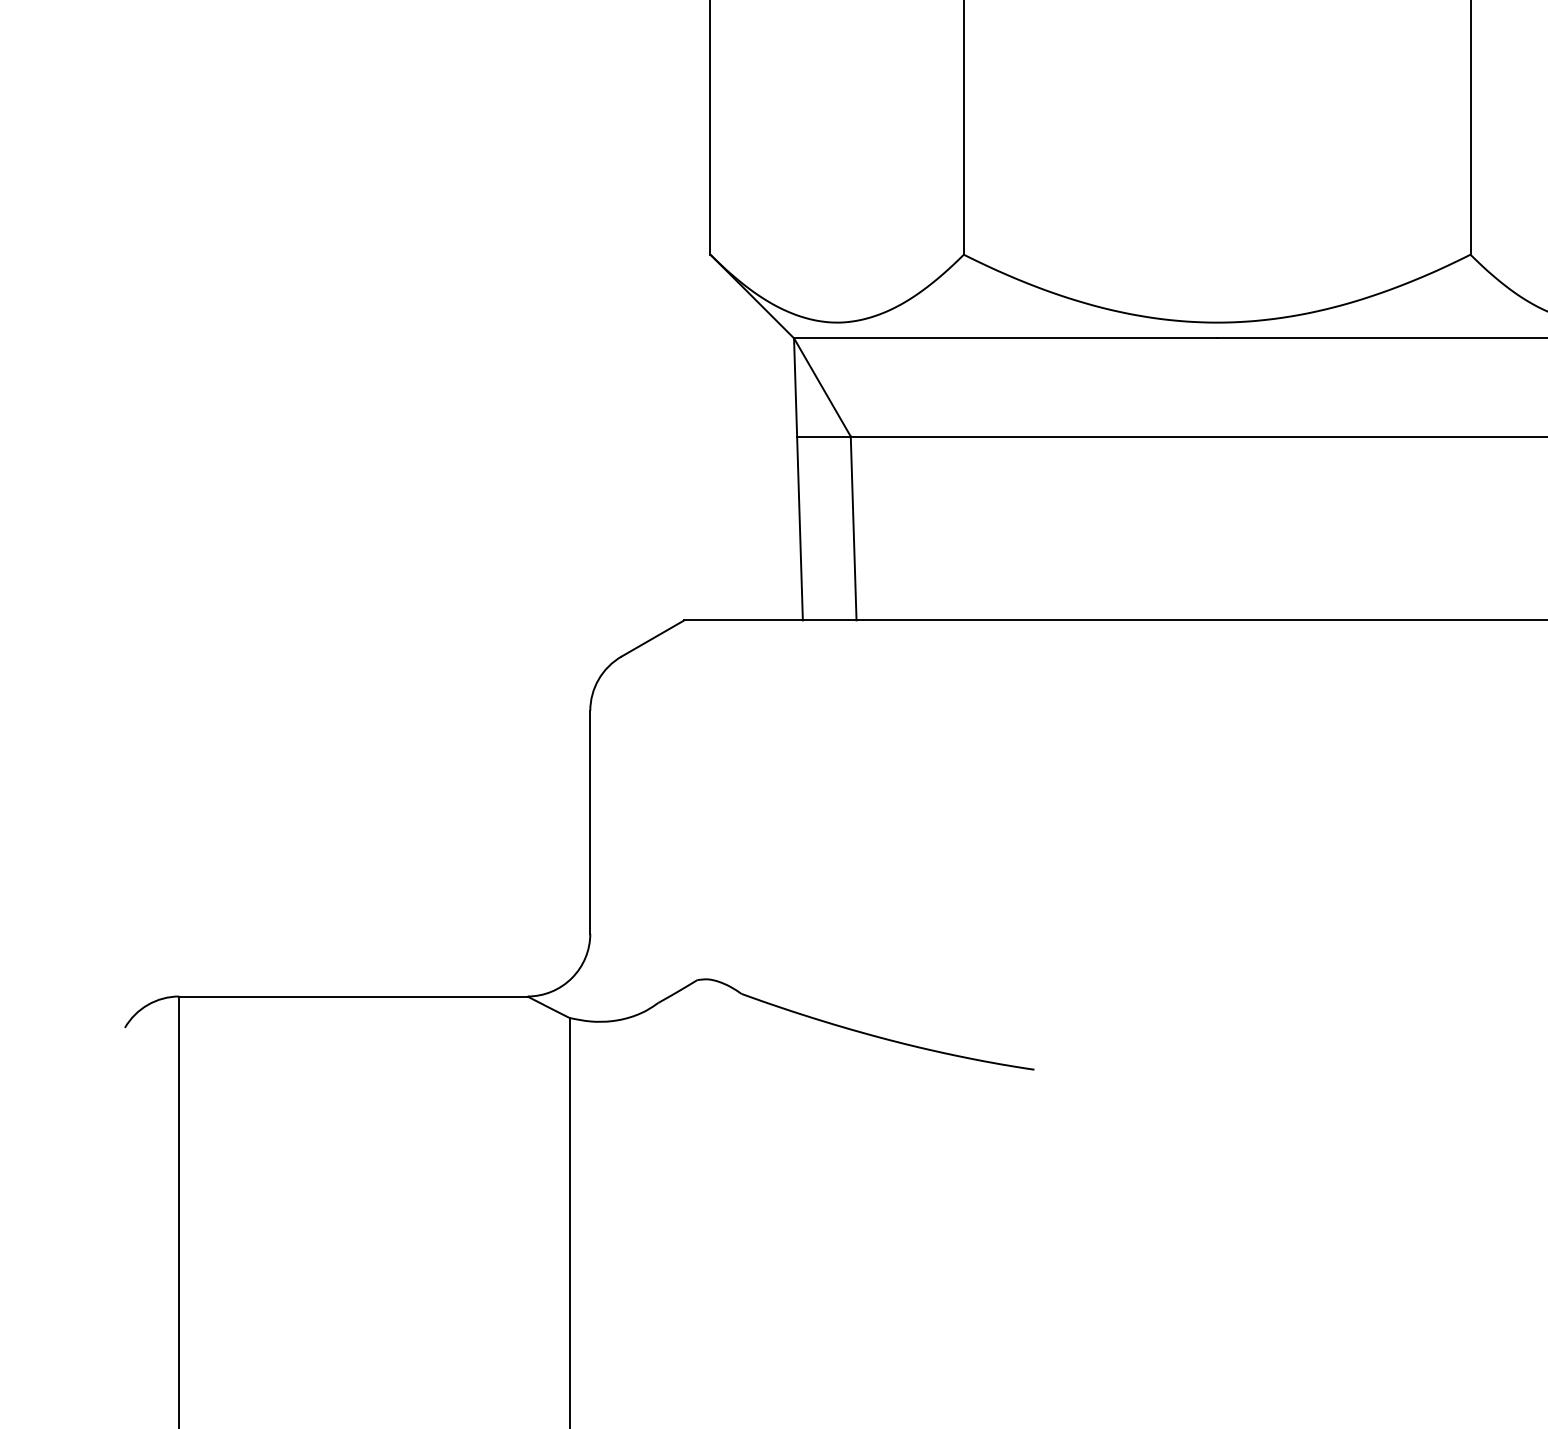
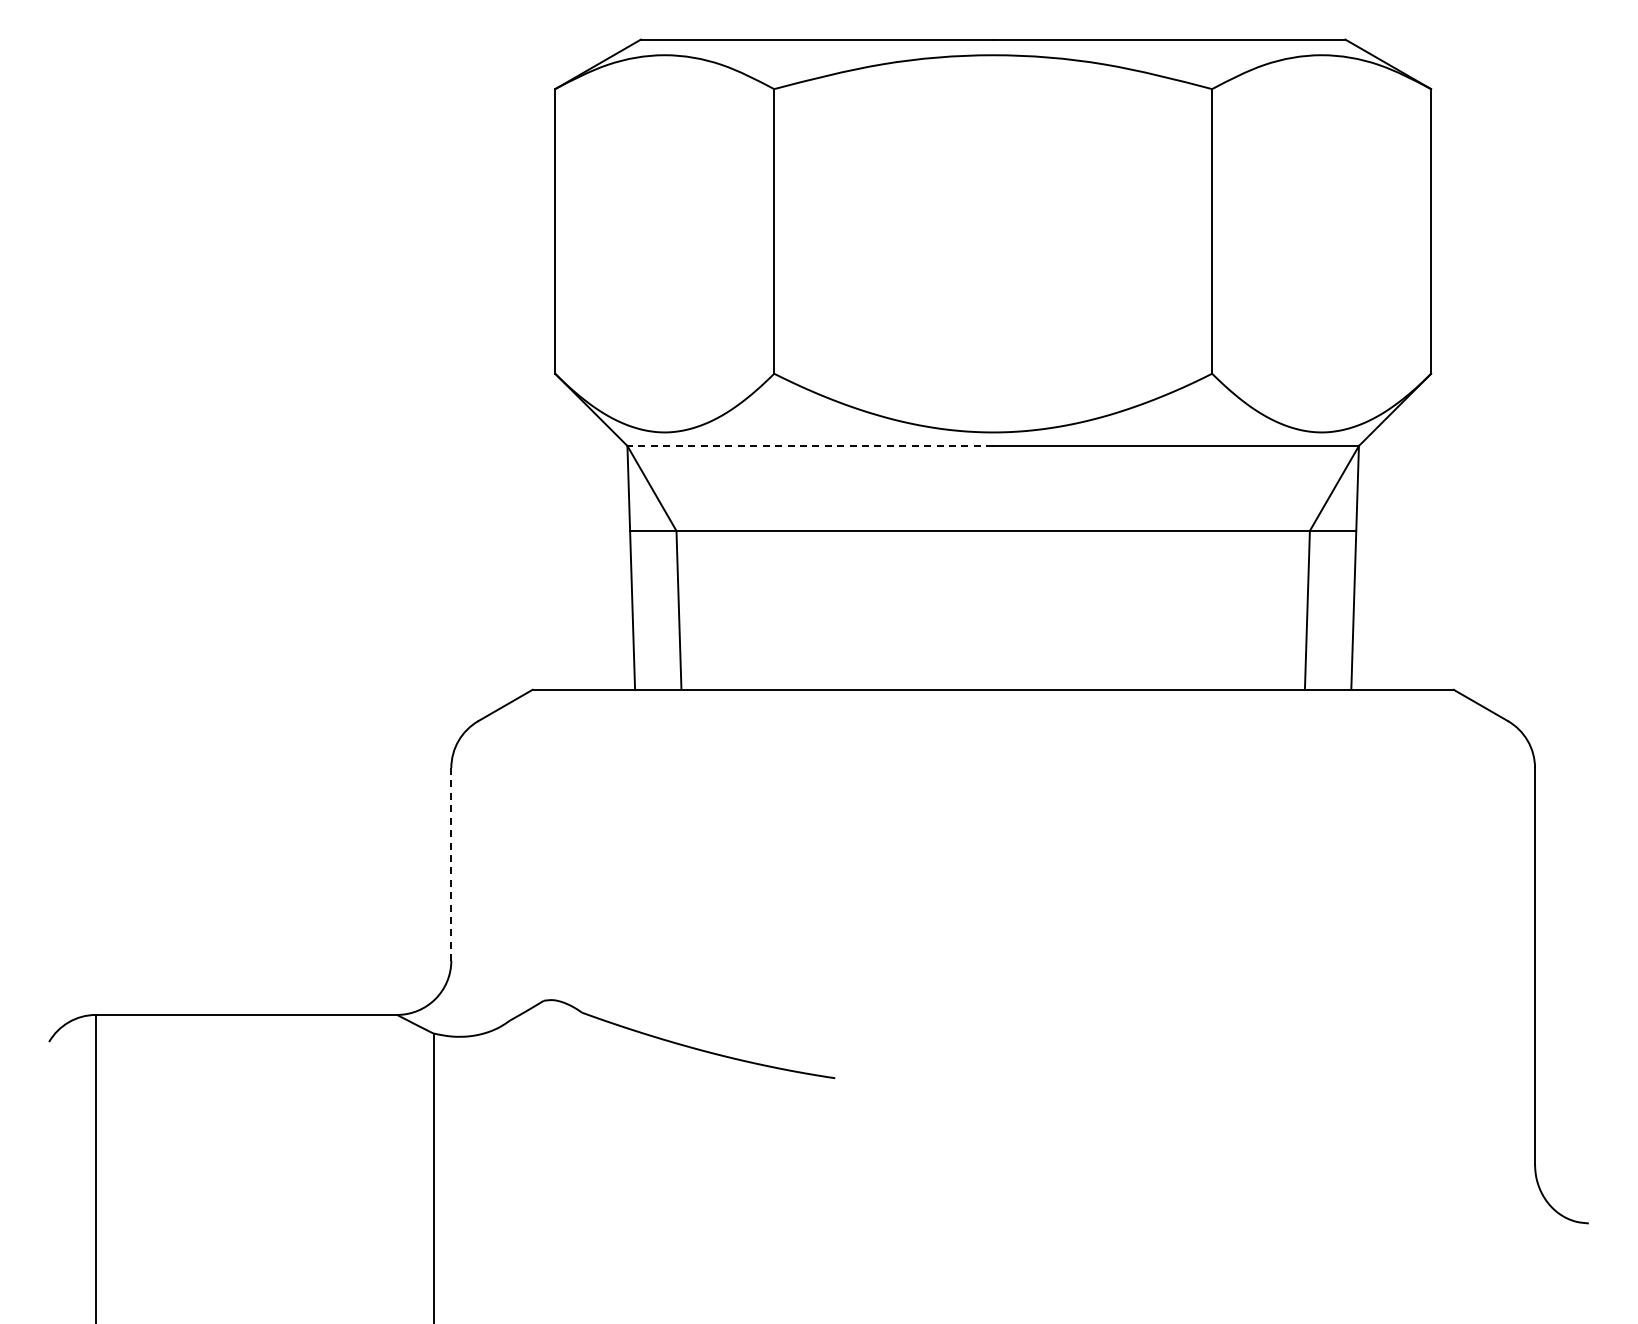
line: (1005, 337) -> (810, 445), solid -> dashed
line: (590, 822) -> (451, 864), solid -> dashed

